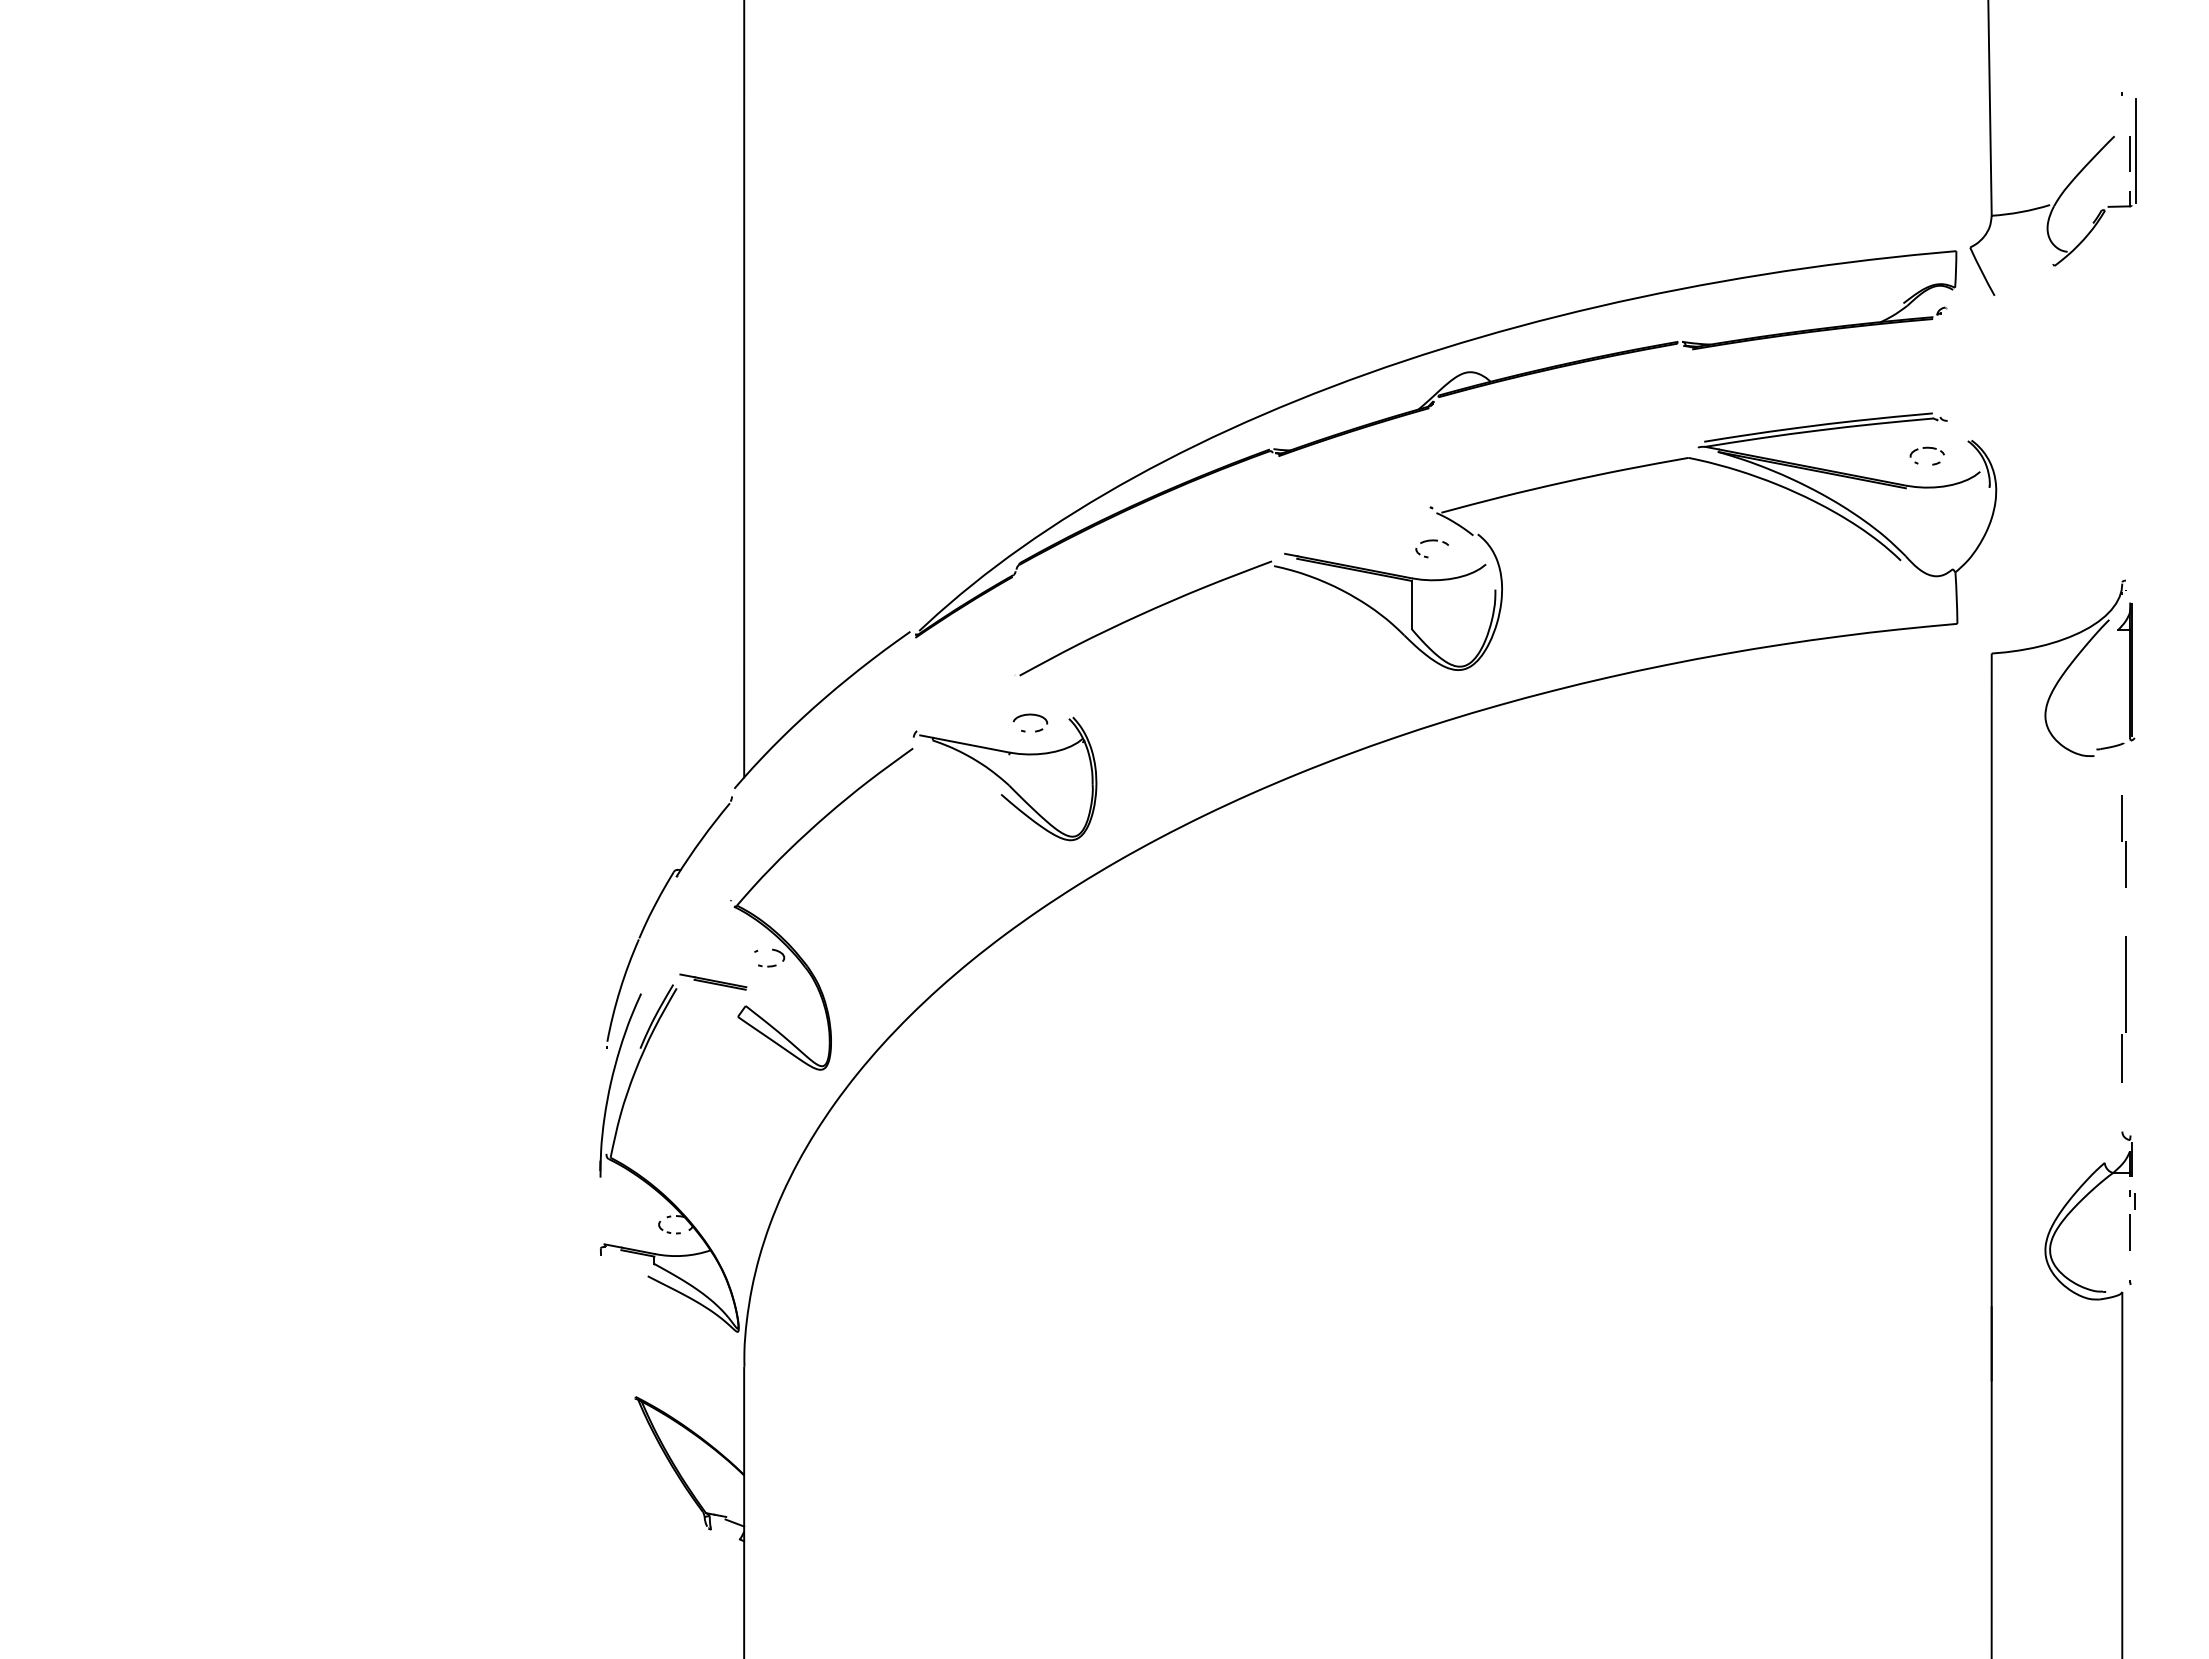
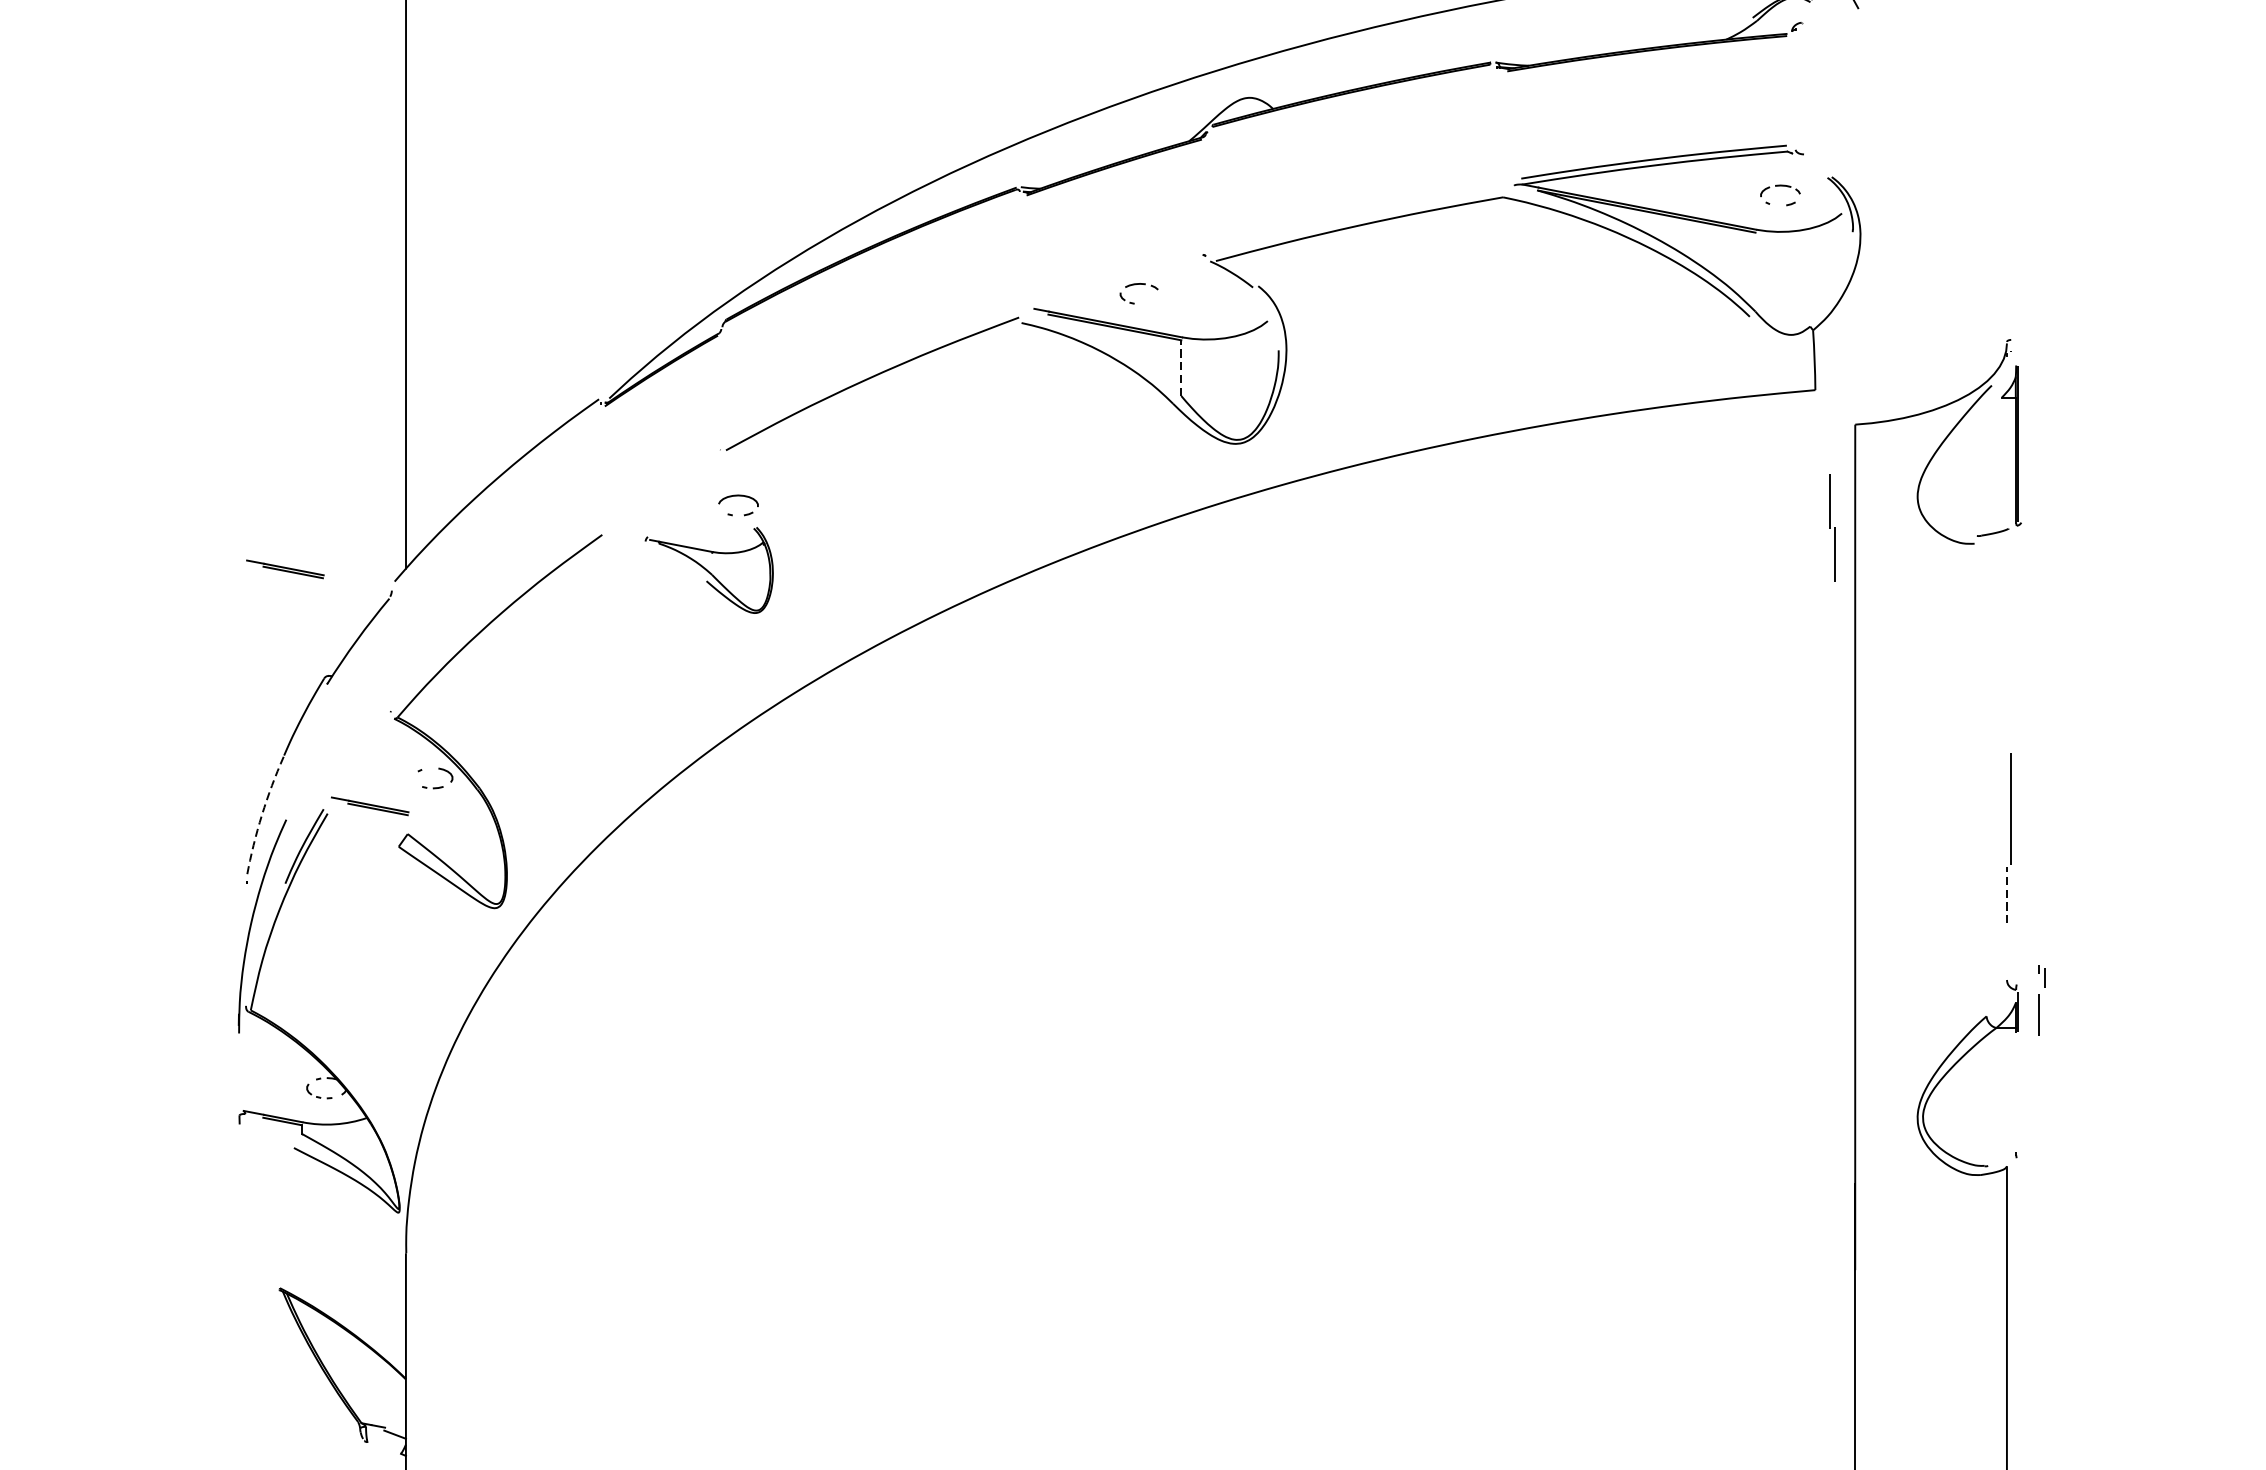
part: (1431, 541) -> (1138, 285), moved
line: (1411, 604) -> (1181, 367), solid -> dashed
part: (640, 777) -> (285, 568), added
part: (1005, 778) -> (709, 569), size x0.6
part: (2123, 841) -> (1831, 527), moved
arc: (620, 989) -> (262, 814), solid -> dashed
line: (2122, 1058) -> (2007, 895), solid -> dashed
part: (2132, 1220) -> (2042, 1000), moved

